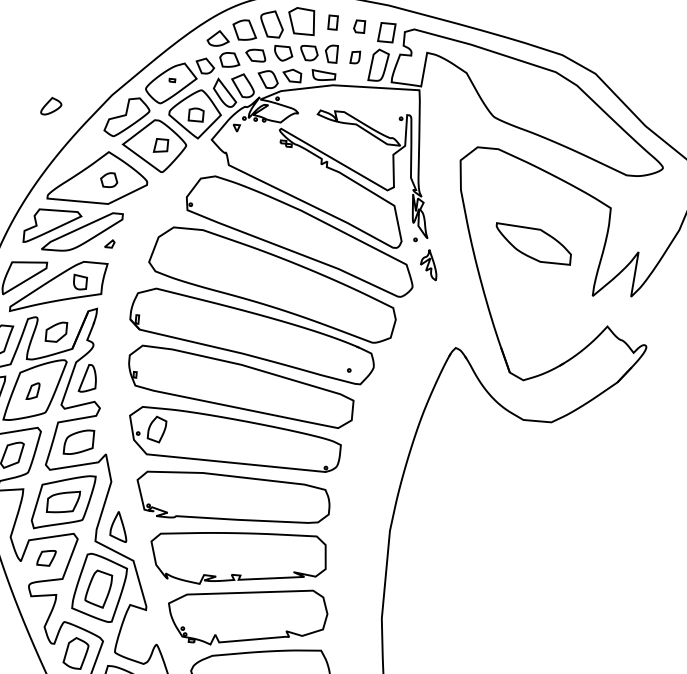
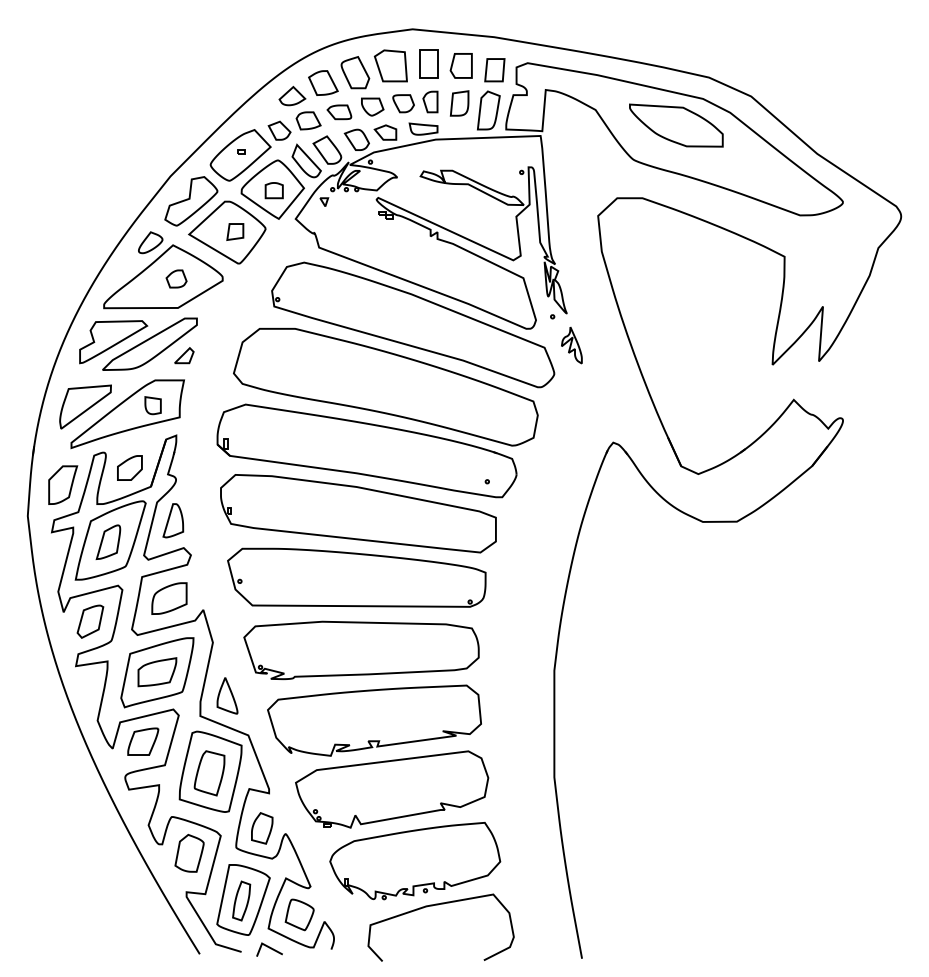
part: (332, 22) -> (428, 63), size x1.67
part: (358, 26) -> (460, 65), size x1.67
part: (355, 57) -> (459, 103), size x1.67
part: (51, 106) -> (150, 242), moved
part: (109, 243) -> (184, 355), size x1.67
part: (533, 243) -> (676, 125), moved
part: (33, 390) -> (108, 541), size x1.67
part: (157, 429) -> (262, 828), moved
part: (46, 557) -> (143, 741), size x1.43

